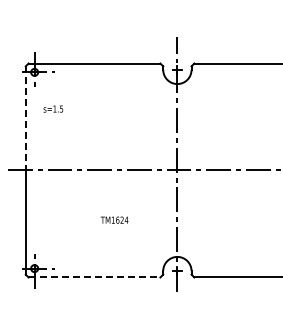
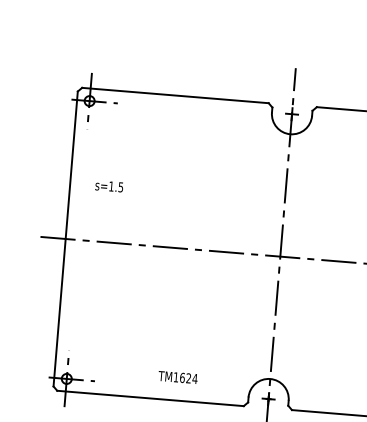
text: (53, 108) -> (109, 185), moved
line: (25, 118) -> (71, 165), dashed -> solid
text: (114, 219) -> (177, 376), moved
line: (94, 277) -> (150, 398), dashed -> solid

